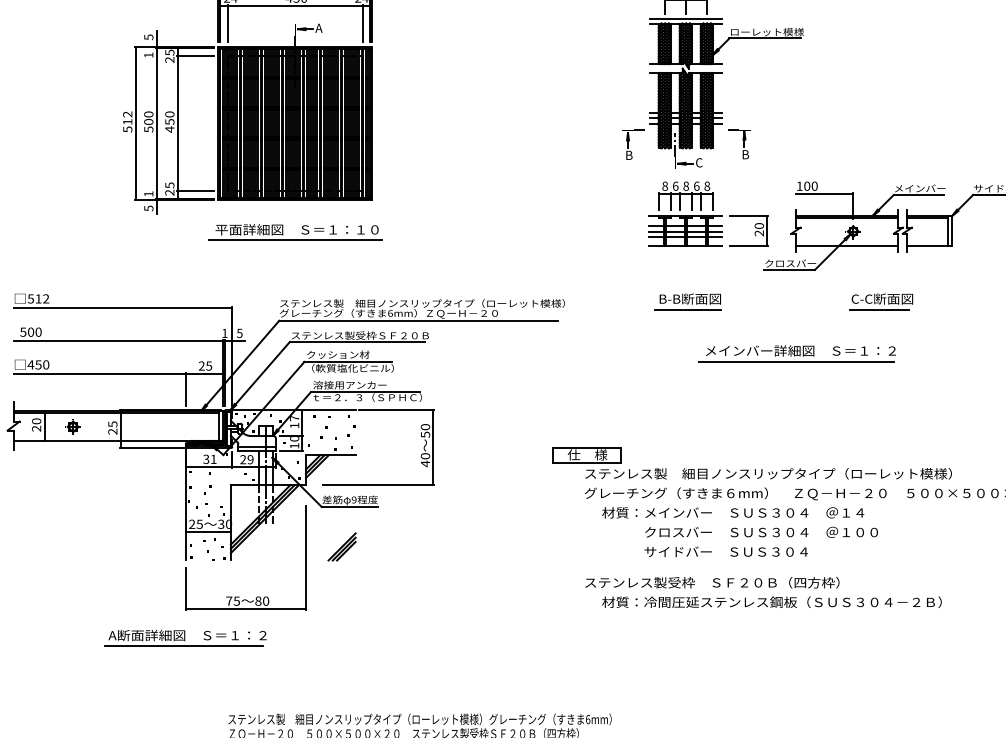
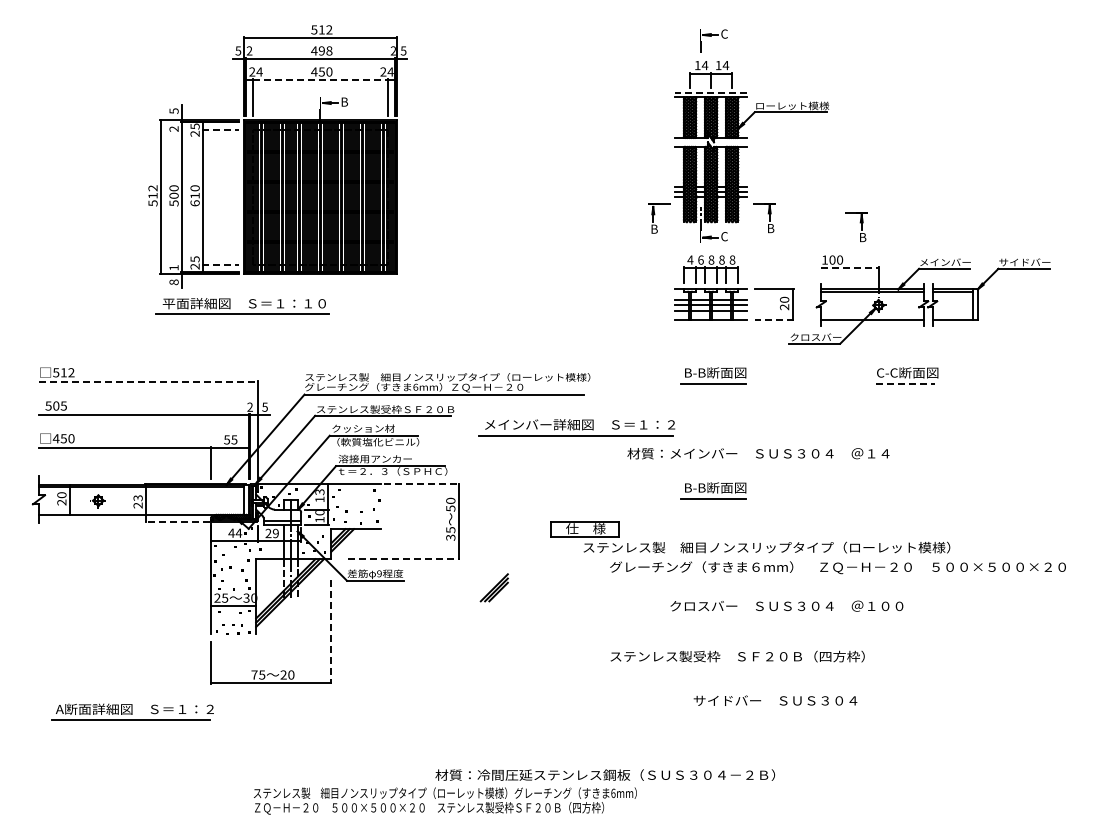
line: (295, 6) -> (320, 80), solid -> dashed
line: (685, 18) -> (710, 92), solid -> dashed
text: (318, 27) -> (343, 101), A -> B
text: (148, 54) -> (173, 128), 1 -> 2
line: (196, 55) -> (221, 129), solid -> dashed
text: (169, 125) -> (194, 199), 450 -> 610
part: (831, 153) -> (856, 227), added
text: (665, 185) -> (690, 259), 8 -> 4
text: (696, 185) -> (721, 259), 6 -> 8
line: (196, 190) -> (221, 264), solid -> dashed
line: (824, 194) -> (849, 268), solid -> dashed
text: (148, 208) -> (173, 282), 5 -> 8
part: (302, 232) -> (249, 306), moved
line: (748, 245) -> (773, 319), solid -> dashed
line: (123, 307) -> (148, 381), solid -> dashed
line: (880, 309) -> (905, 383), solid -> dashed
text: (38, 331) -> (63, 405), 500 -> 505
text: (224, 332) -> (249, 406), 1 -> 2
part: (797, 353) -> (576, 427), moved
text: (202, 365) -> (227, 439), 25 -> 55
line: (396, 410) -> (421, 484), solid -> dashed
part: (688, 416) -> (713, 490), added
text: (294, 418) -> (319, 492), 17 -> 13
text: (112, 423) -> (137, 497), 25 -> 23
line: (151, 447) -> (176, 521), solid -> dashed
text: (210, 458) -> (235, 532), 31 -> 44
text: (425, 460) -> (450, 534), 40 -> 35
part: (755, 469) -> (753, 543), moved
line: (378, 485) -> (403, 559), solid -> dashed
text: (733, 512) -> (758, 453), moved
part: (341, 546) -> (493, 587), moved
text: (726, 551) -> (775, 700), moved
line: (306, 557) -> (331, 631), solid -> dashed
text: (258, 600) -> (283, 674), 80 -> 20
text: (771, 601) -> (604, 774), moved
part: (185, 637) -> (132, 711), moved

